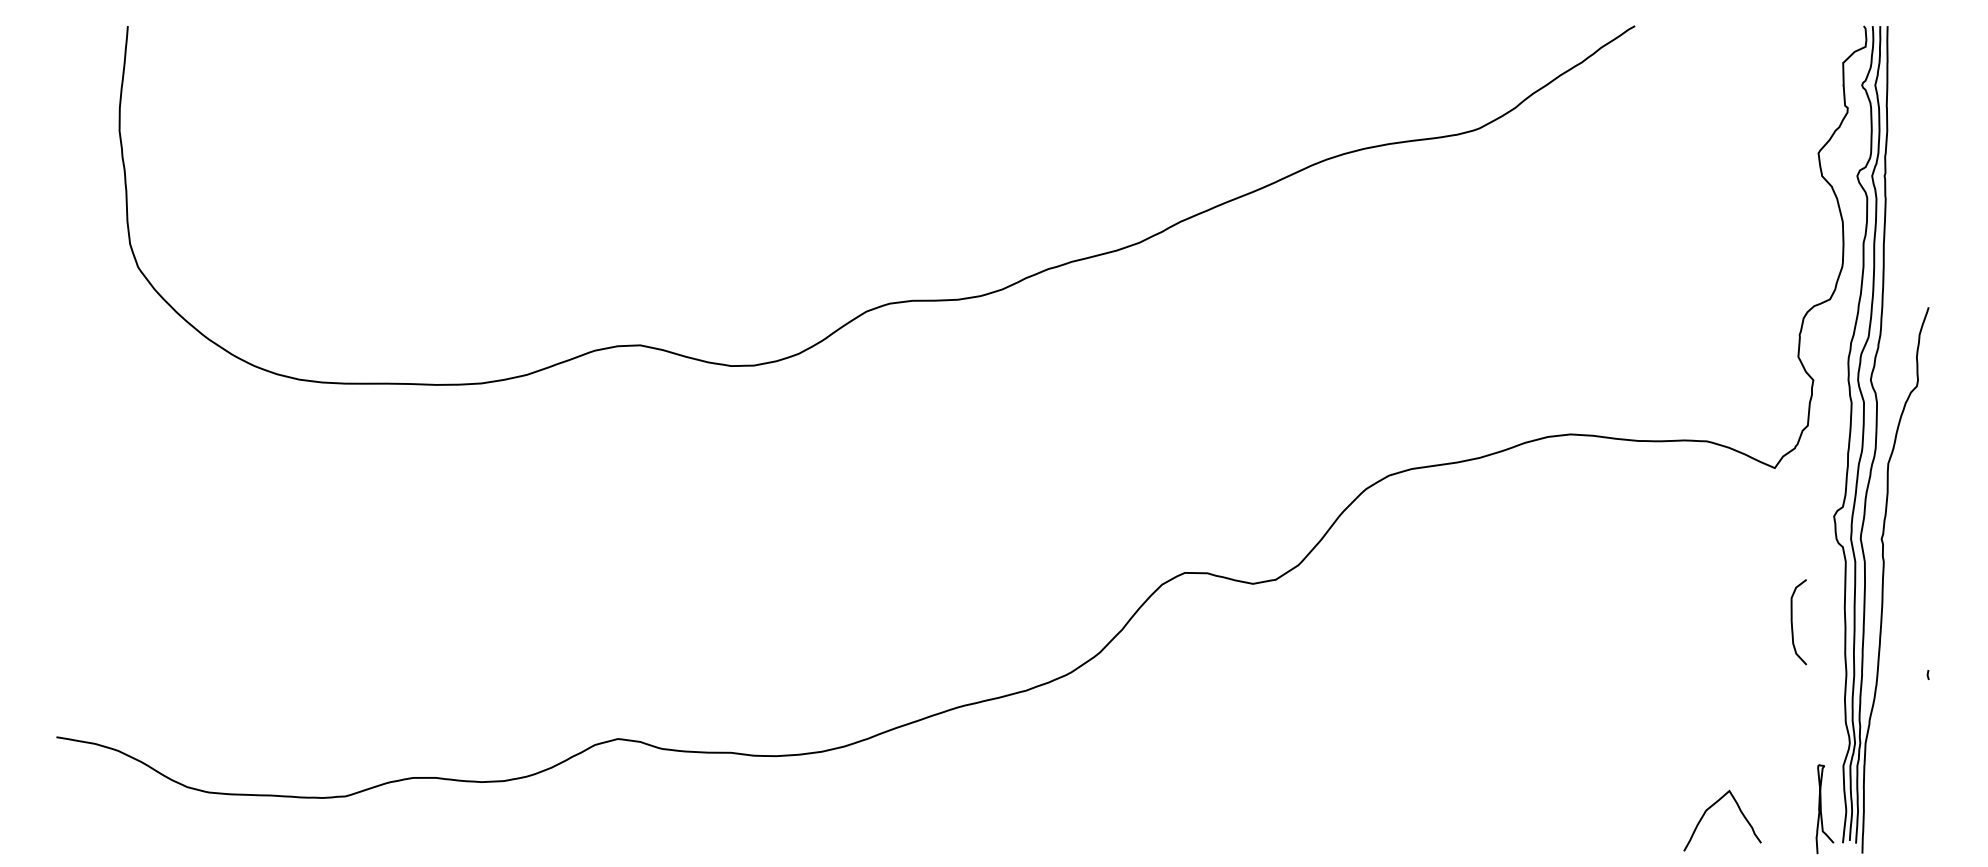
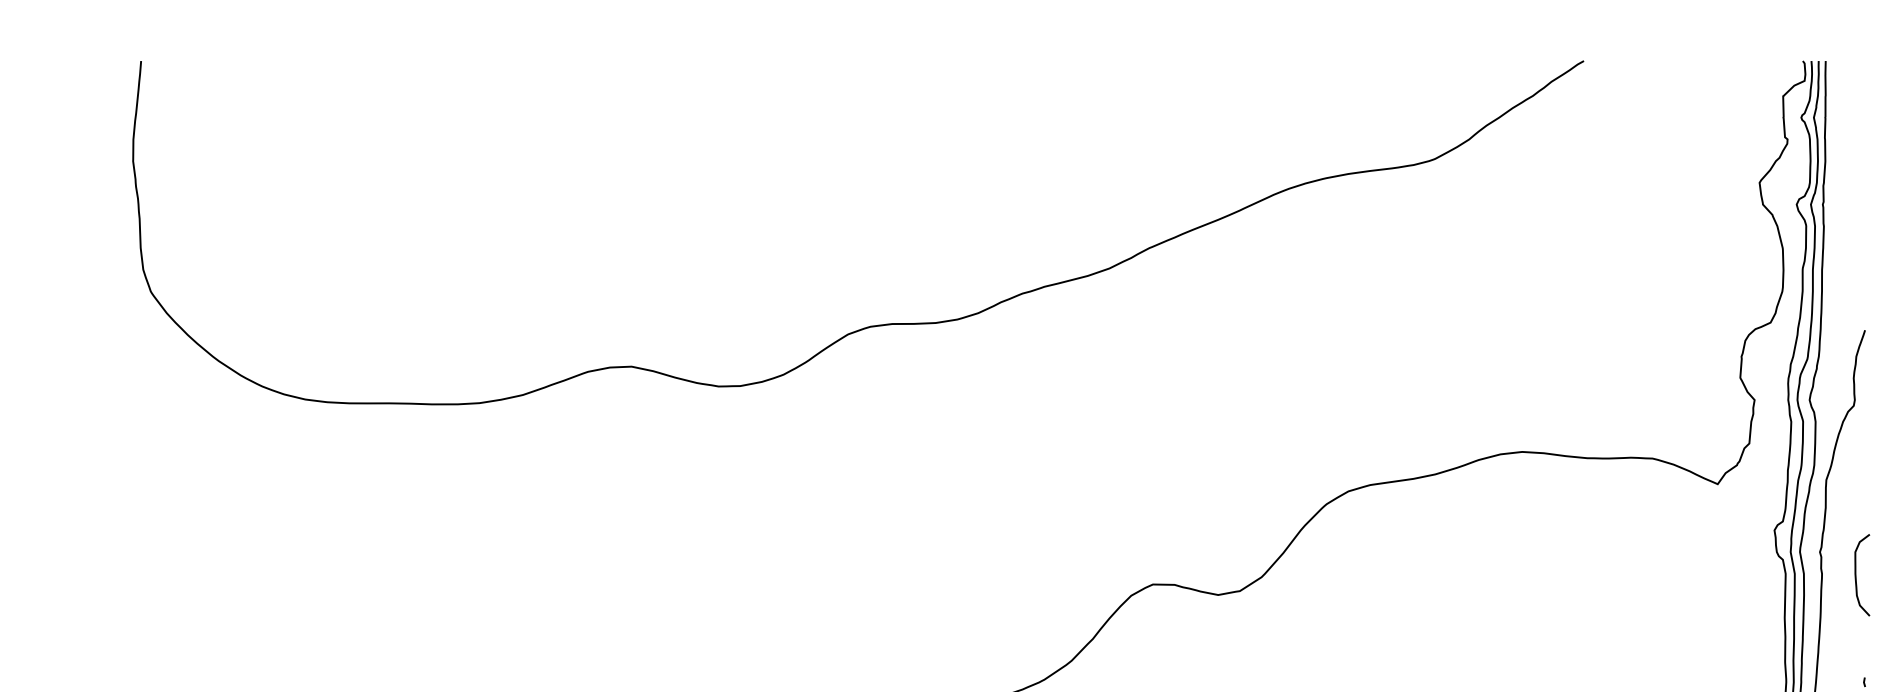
curve: (1792, 622) -> (1856, 575), moved

